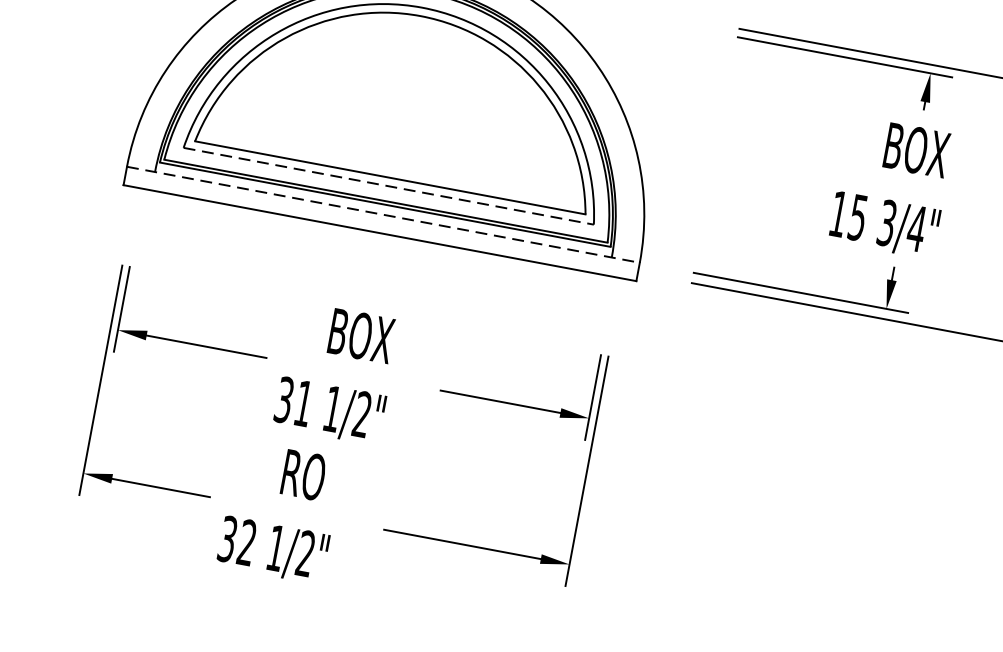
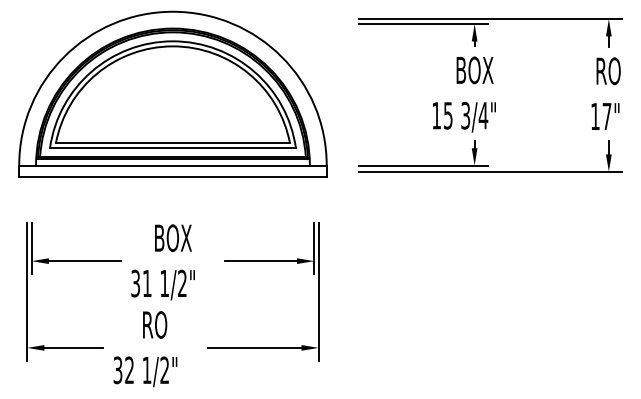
line: (387, 186) -> (172, 148), dashed -> solid
line: (382, 214) -> (172, 165), dashed -> solid

